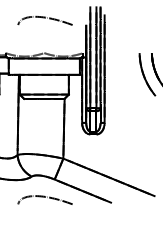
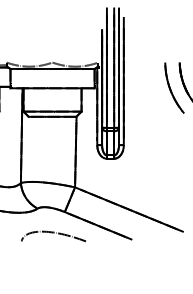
curve: (45, 18) -> (53, 21), removed

